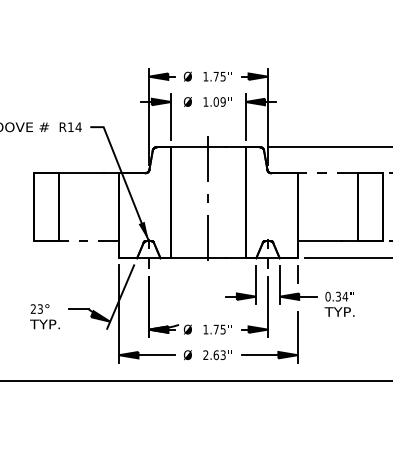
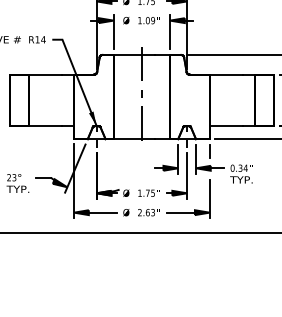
line: (320, 173) -> (226, 74), dashed -> solid
line: (81, 241) -> (45, 126), dashed -> solid

